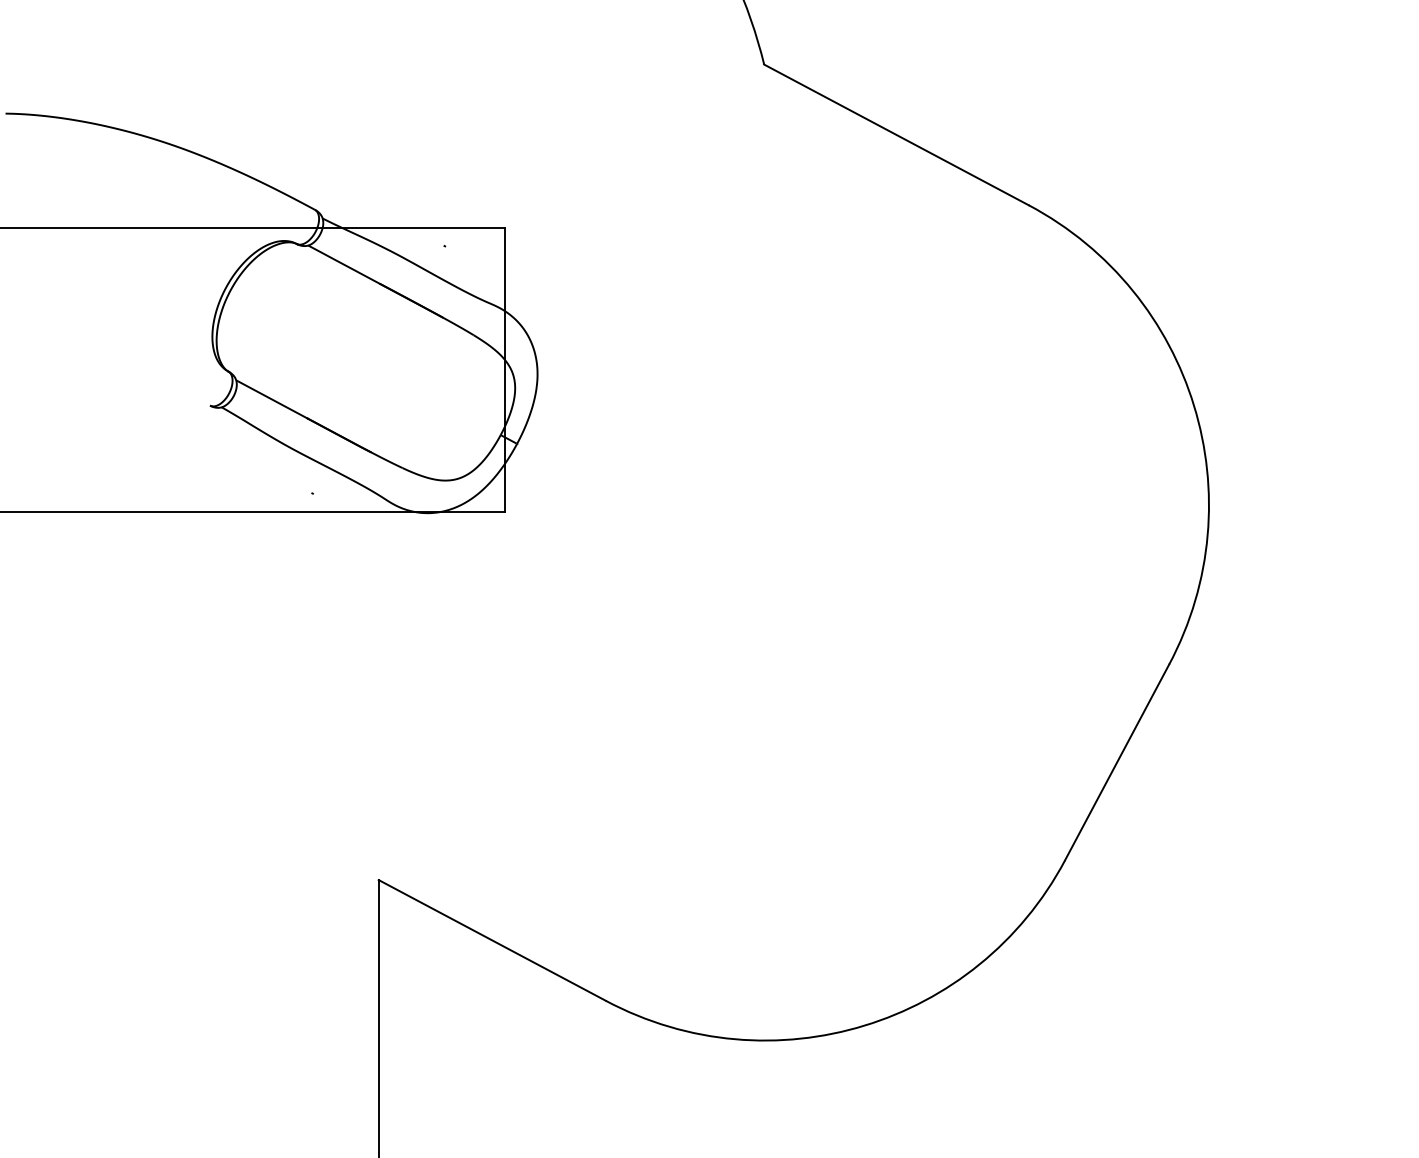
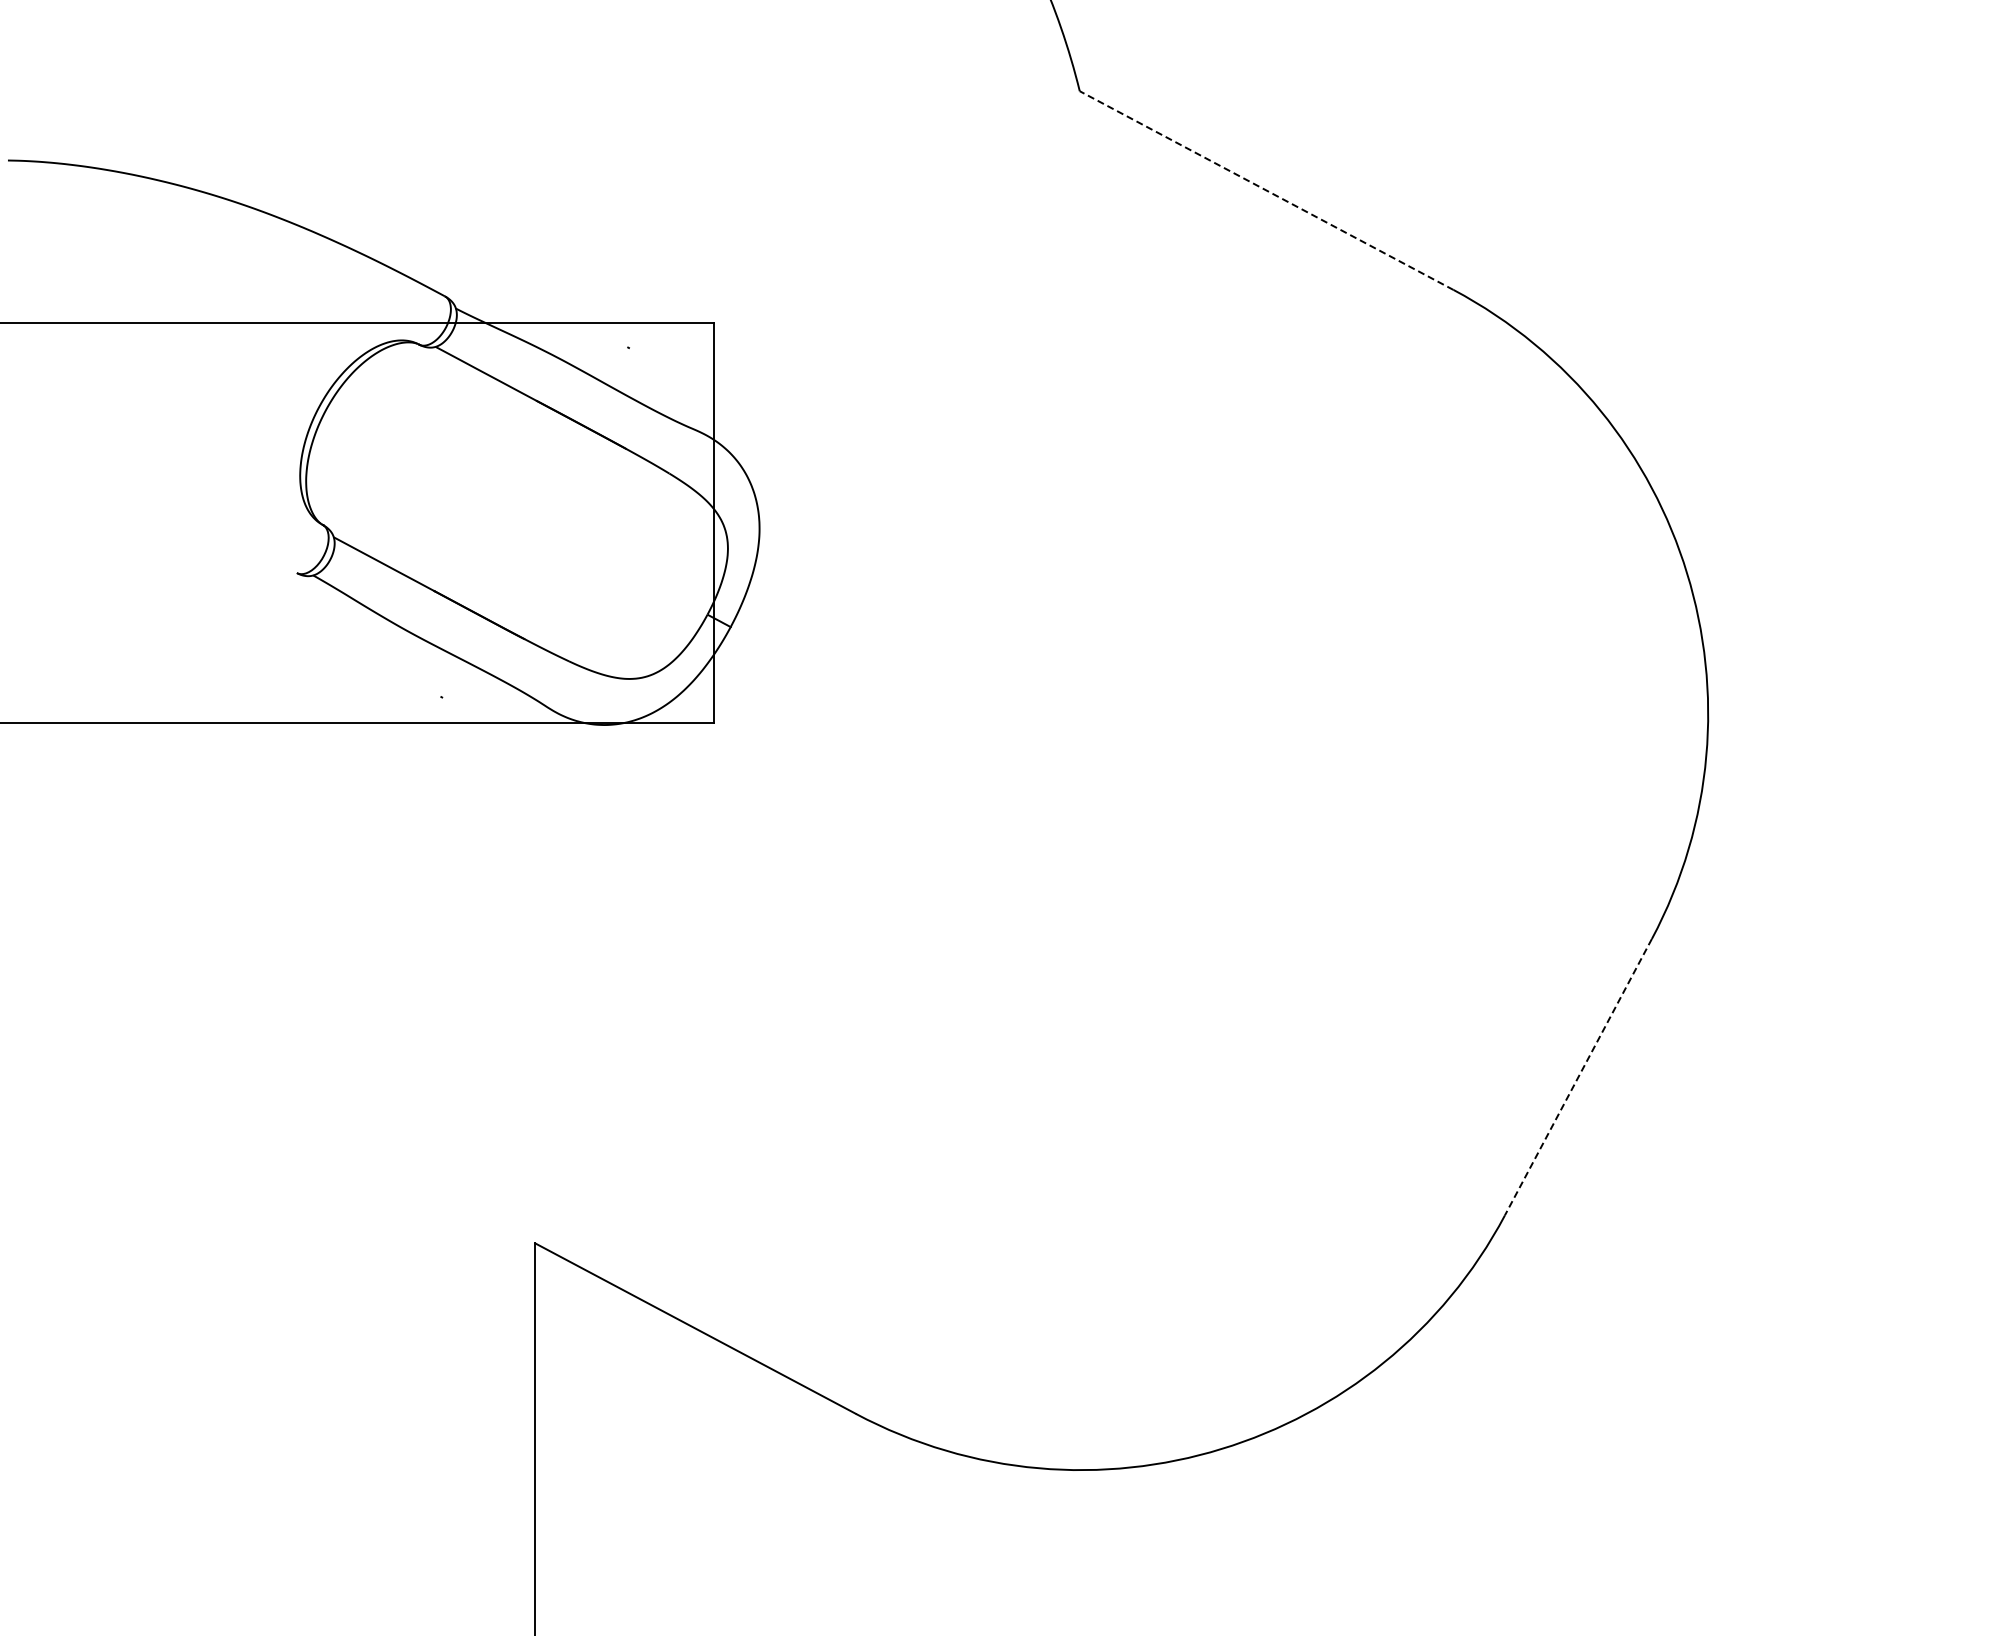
line: (896, 134) -> (1266, 190), solid -> dashed
line: (1117, 762) -> (1578, 1077), solid -> dashed

